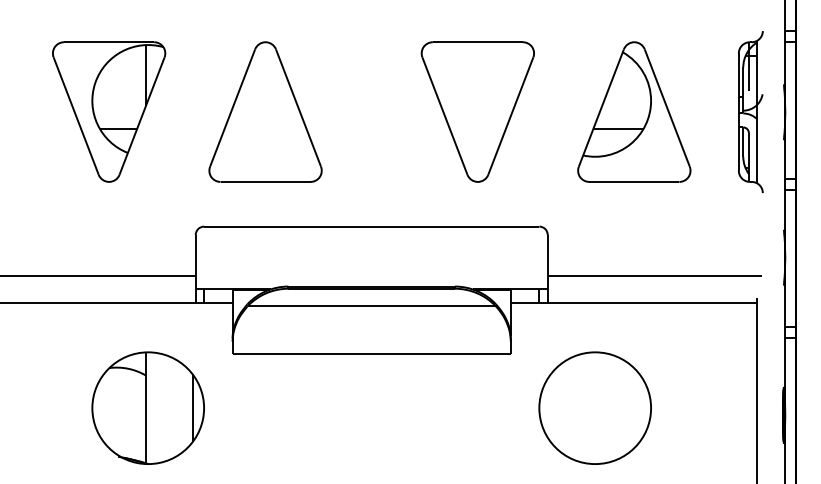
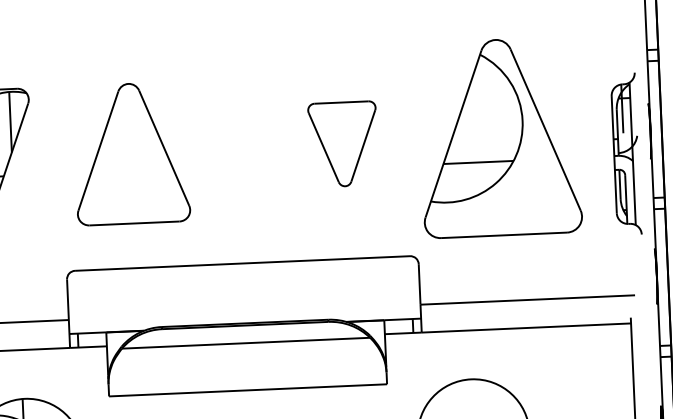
part: (477, 111) -> (343, 143), size x0.6
part: (634, 111) -> (500, 137), size x1.4
part: (750, 111) -> (625, 153), moved

